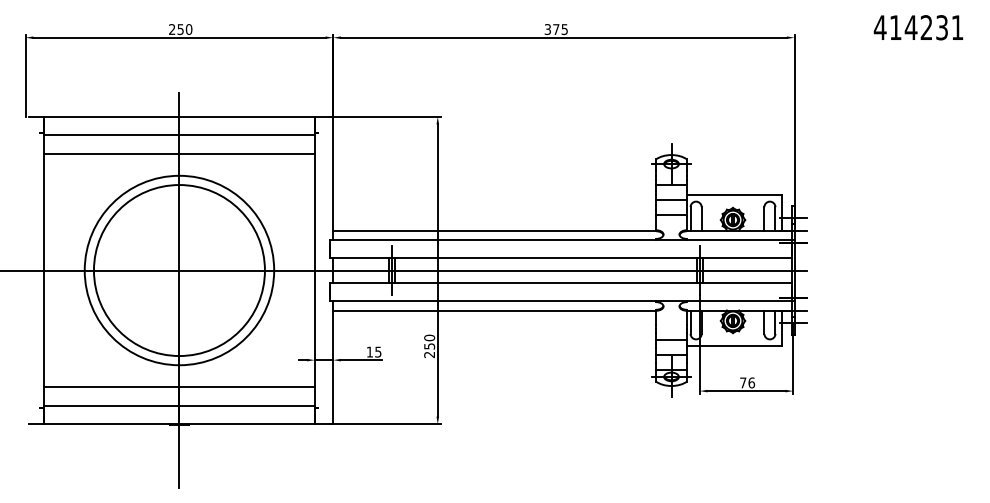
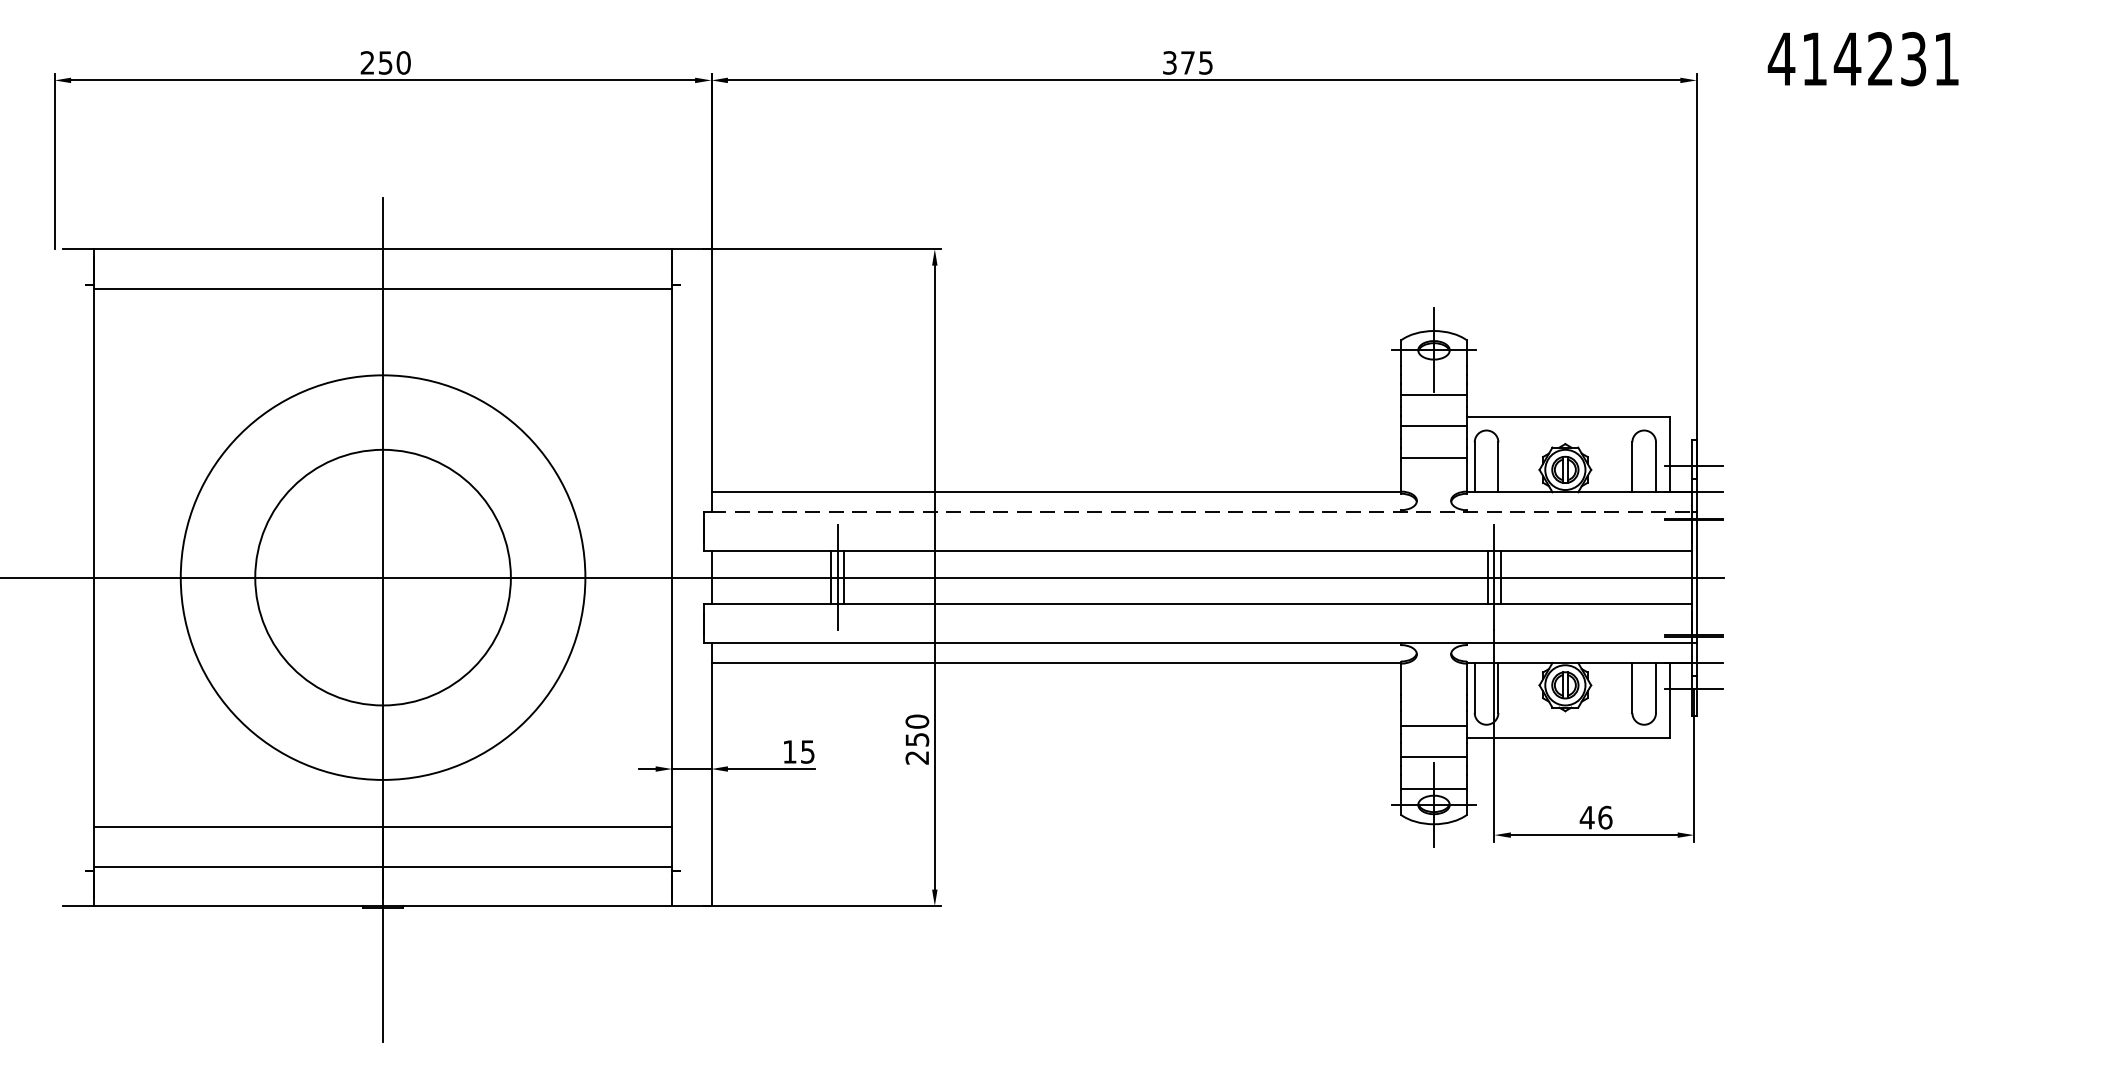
text: (917, 27) -> (1861, 58), moved
line: (179, 153) -> (383, 327), removed
line: (563, 239) -> (1203, 511), solid -> dashed
circle: (178, 270) -> (381, 577), size x0.7
text: (742, 382) -> (1585, 816), 76 -> 46

